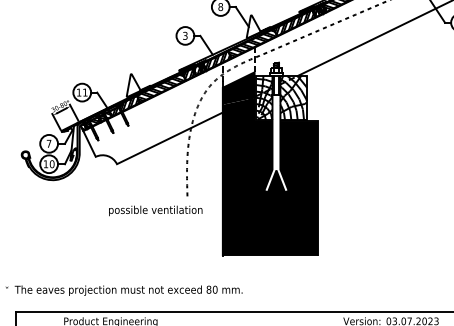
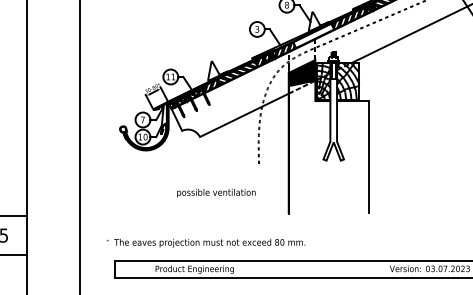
hatch: (252, 41) -> (313, 34), removed
fill: (270, 176) -> (328, 147), removed
text: (155, 211) -> (216, 193), moved

